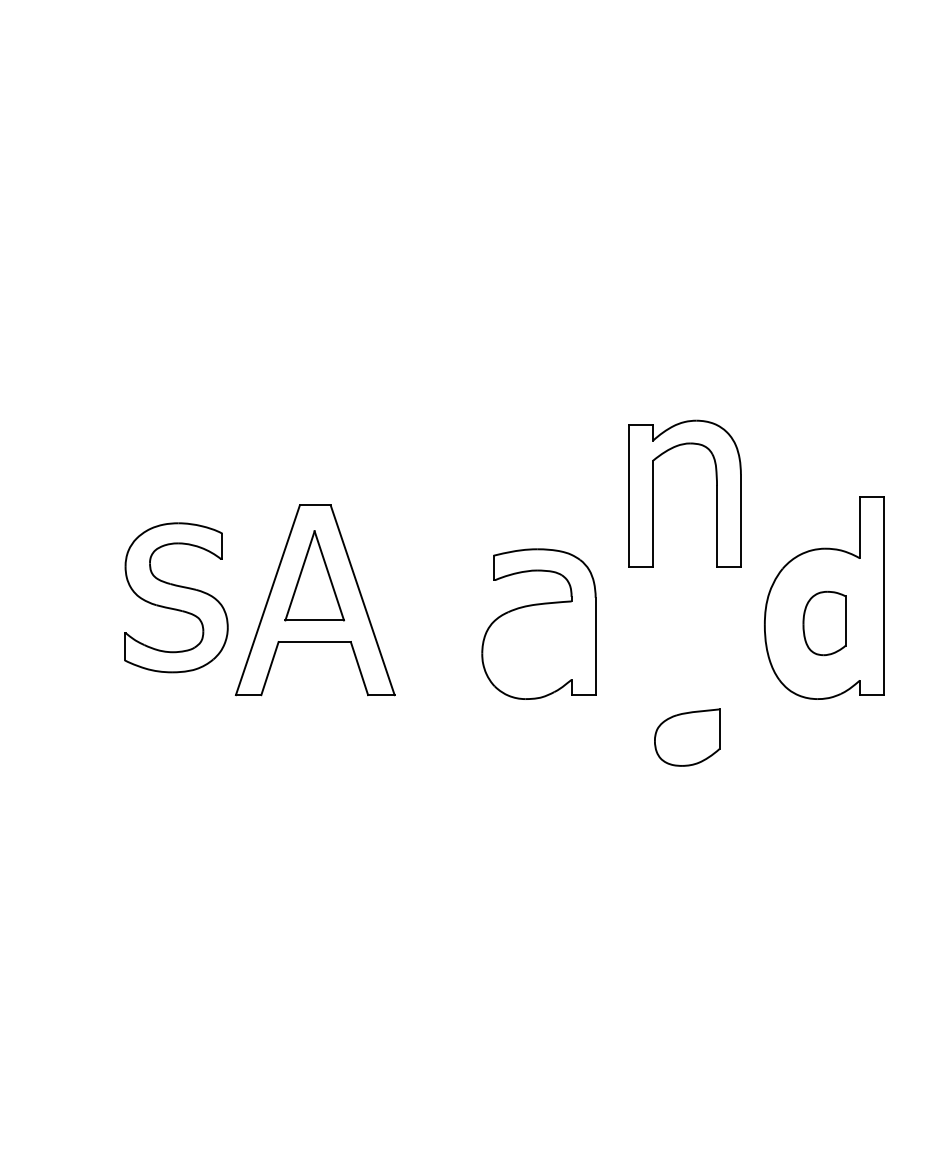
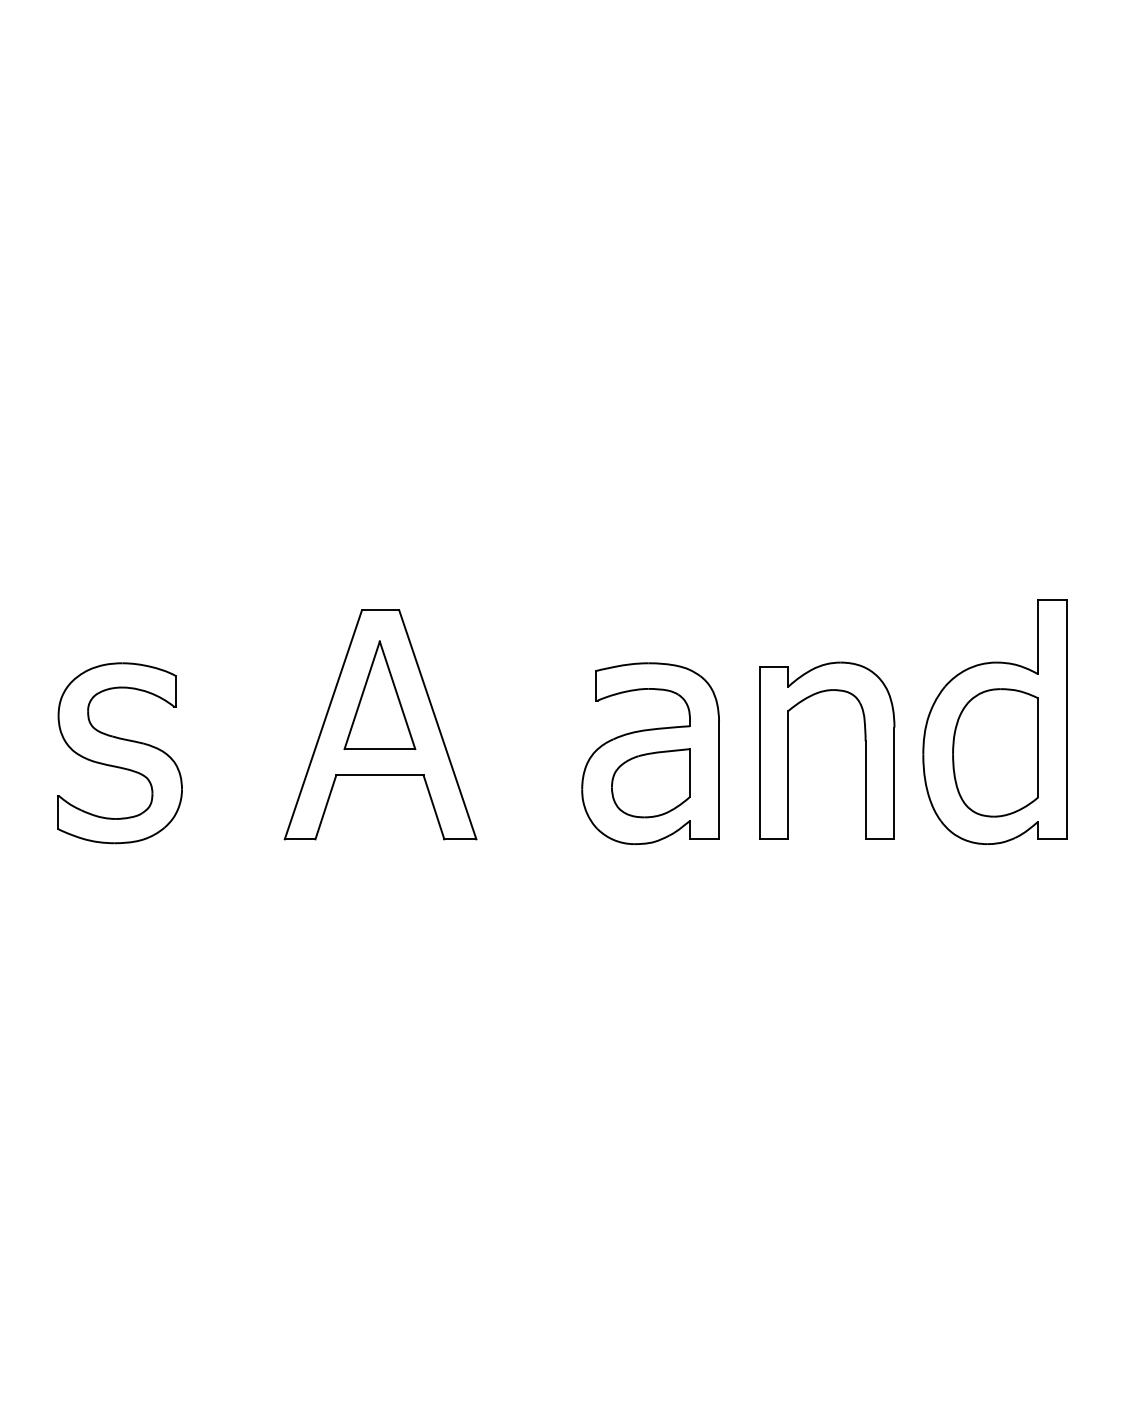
part: (653, 493) -> (788, 750), moved
part: (176, 597) -> (120, 752), moved
part: (824, 623) -> (995, 752), size x1.67
part: (687, 737) -> (651, 783), moved

